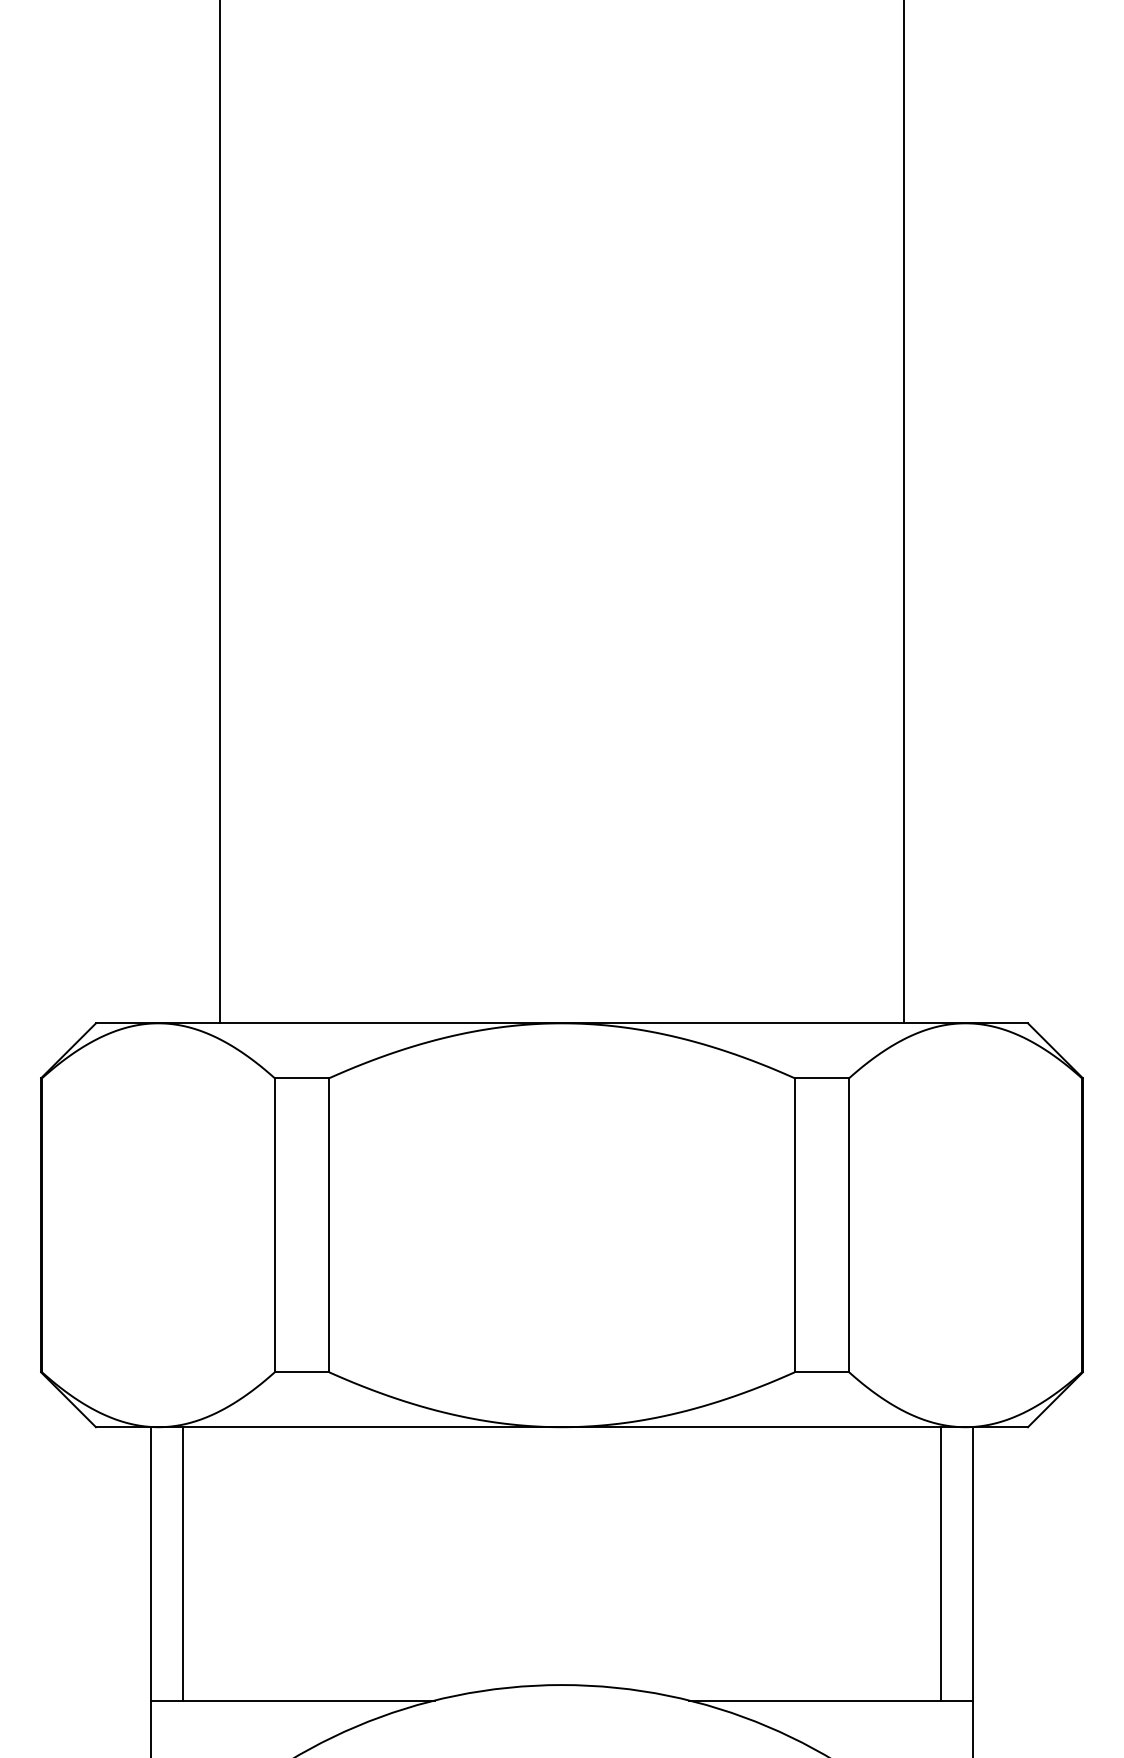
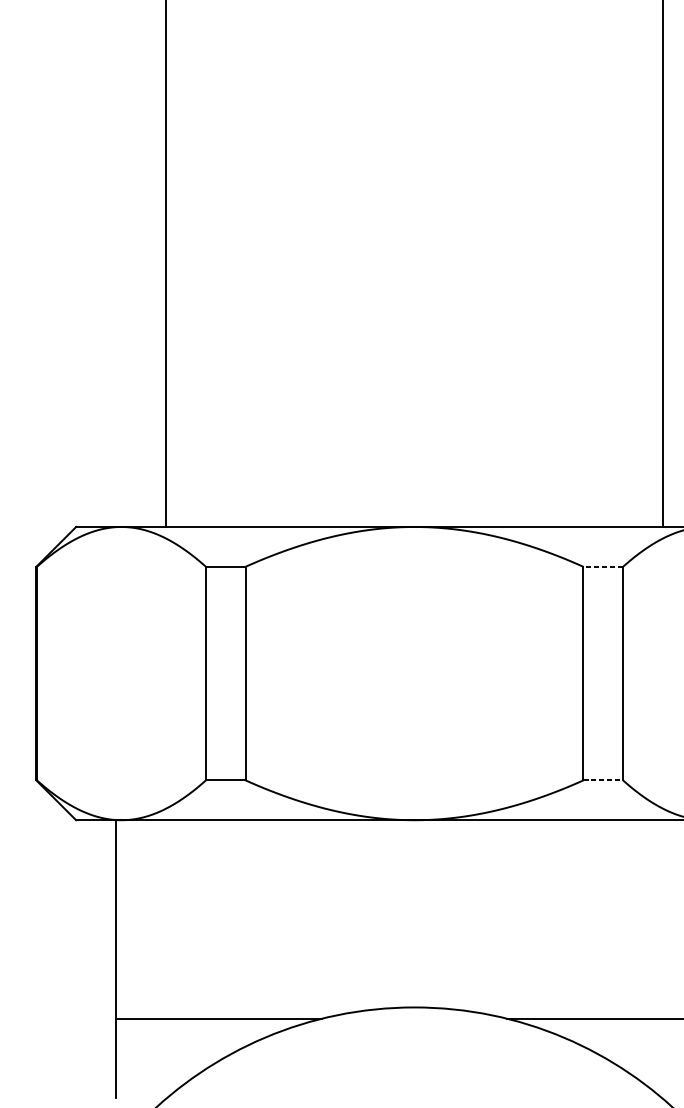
line: (821, 1078) -> (602, 567), solid -> dashed
line: (822, 1372) -> (603, 780), solid -> dashed
line: (182, 1563) -> (138, 919), removed

